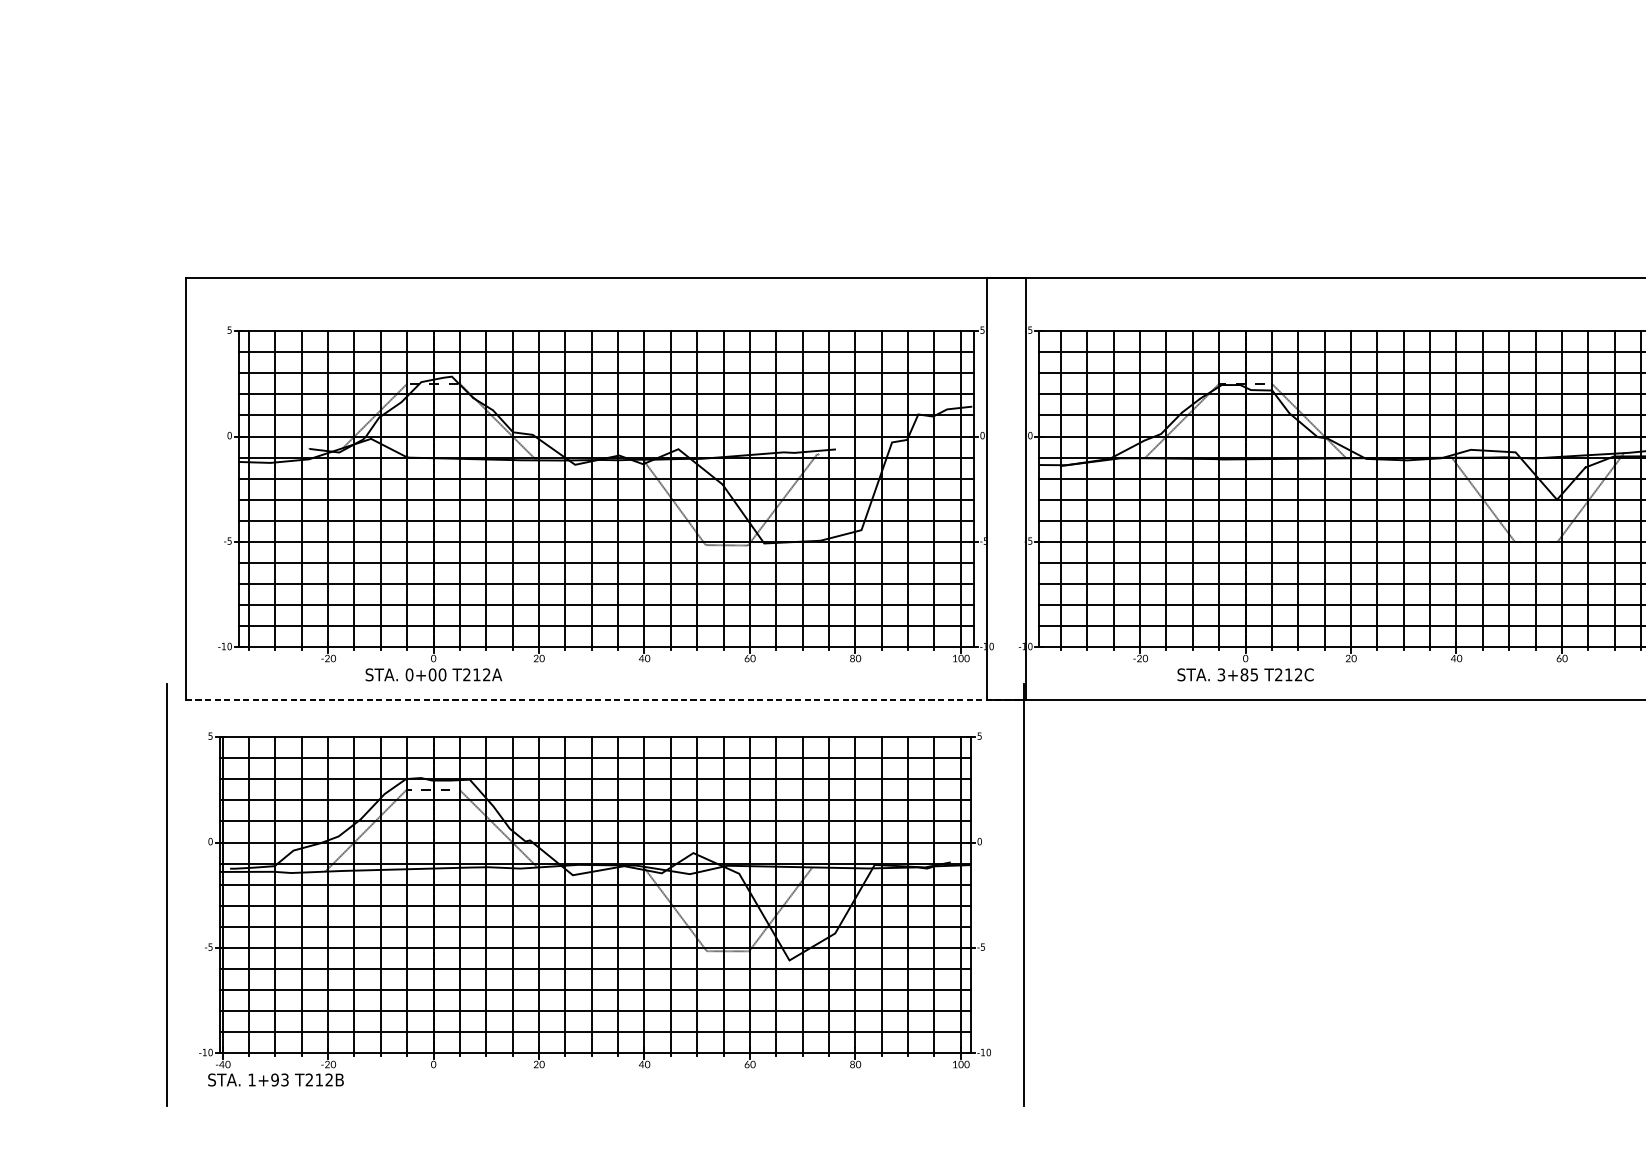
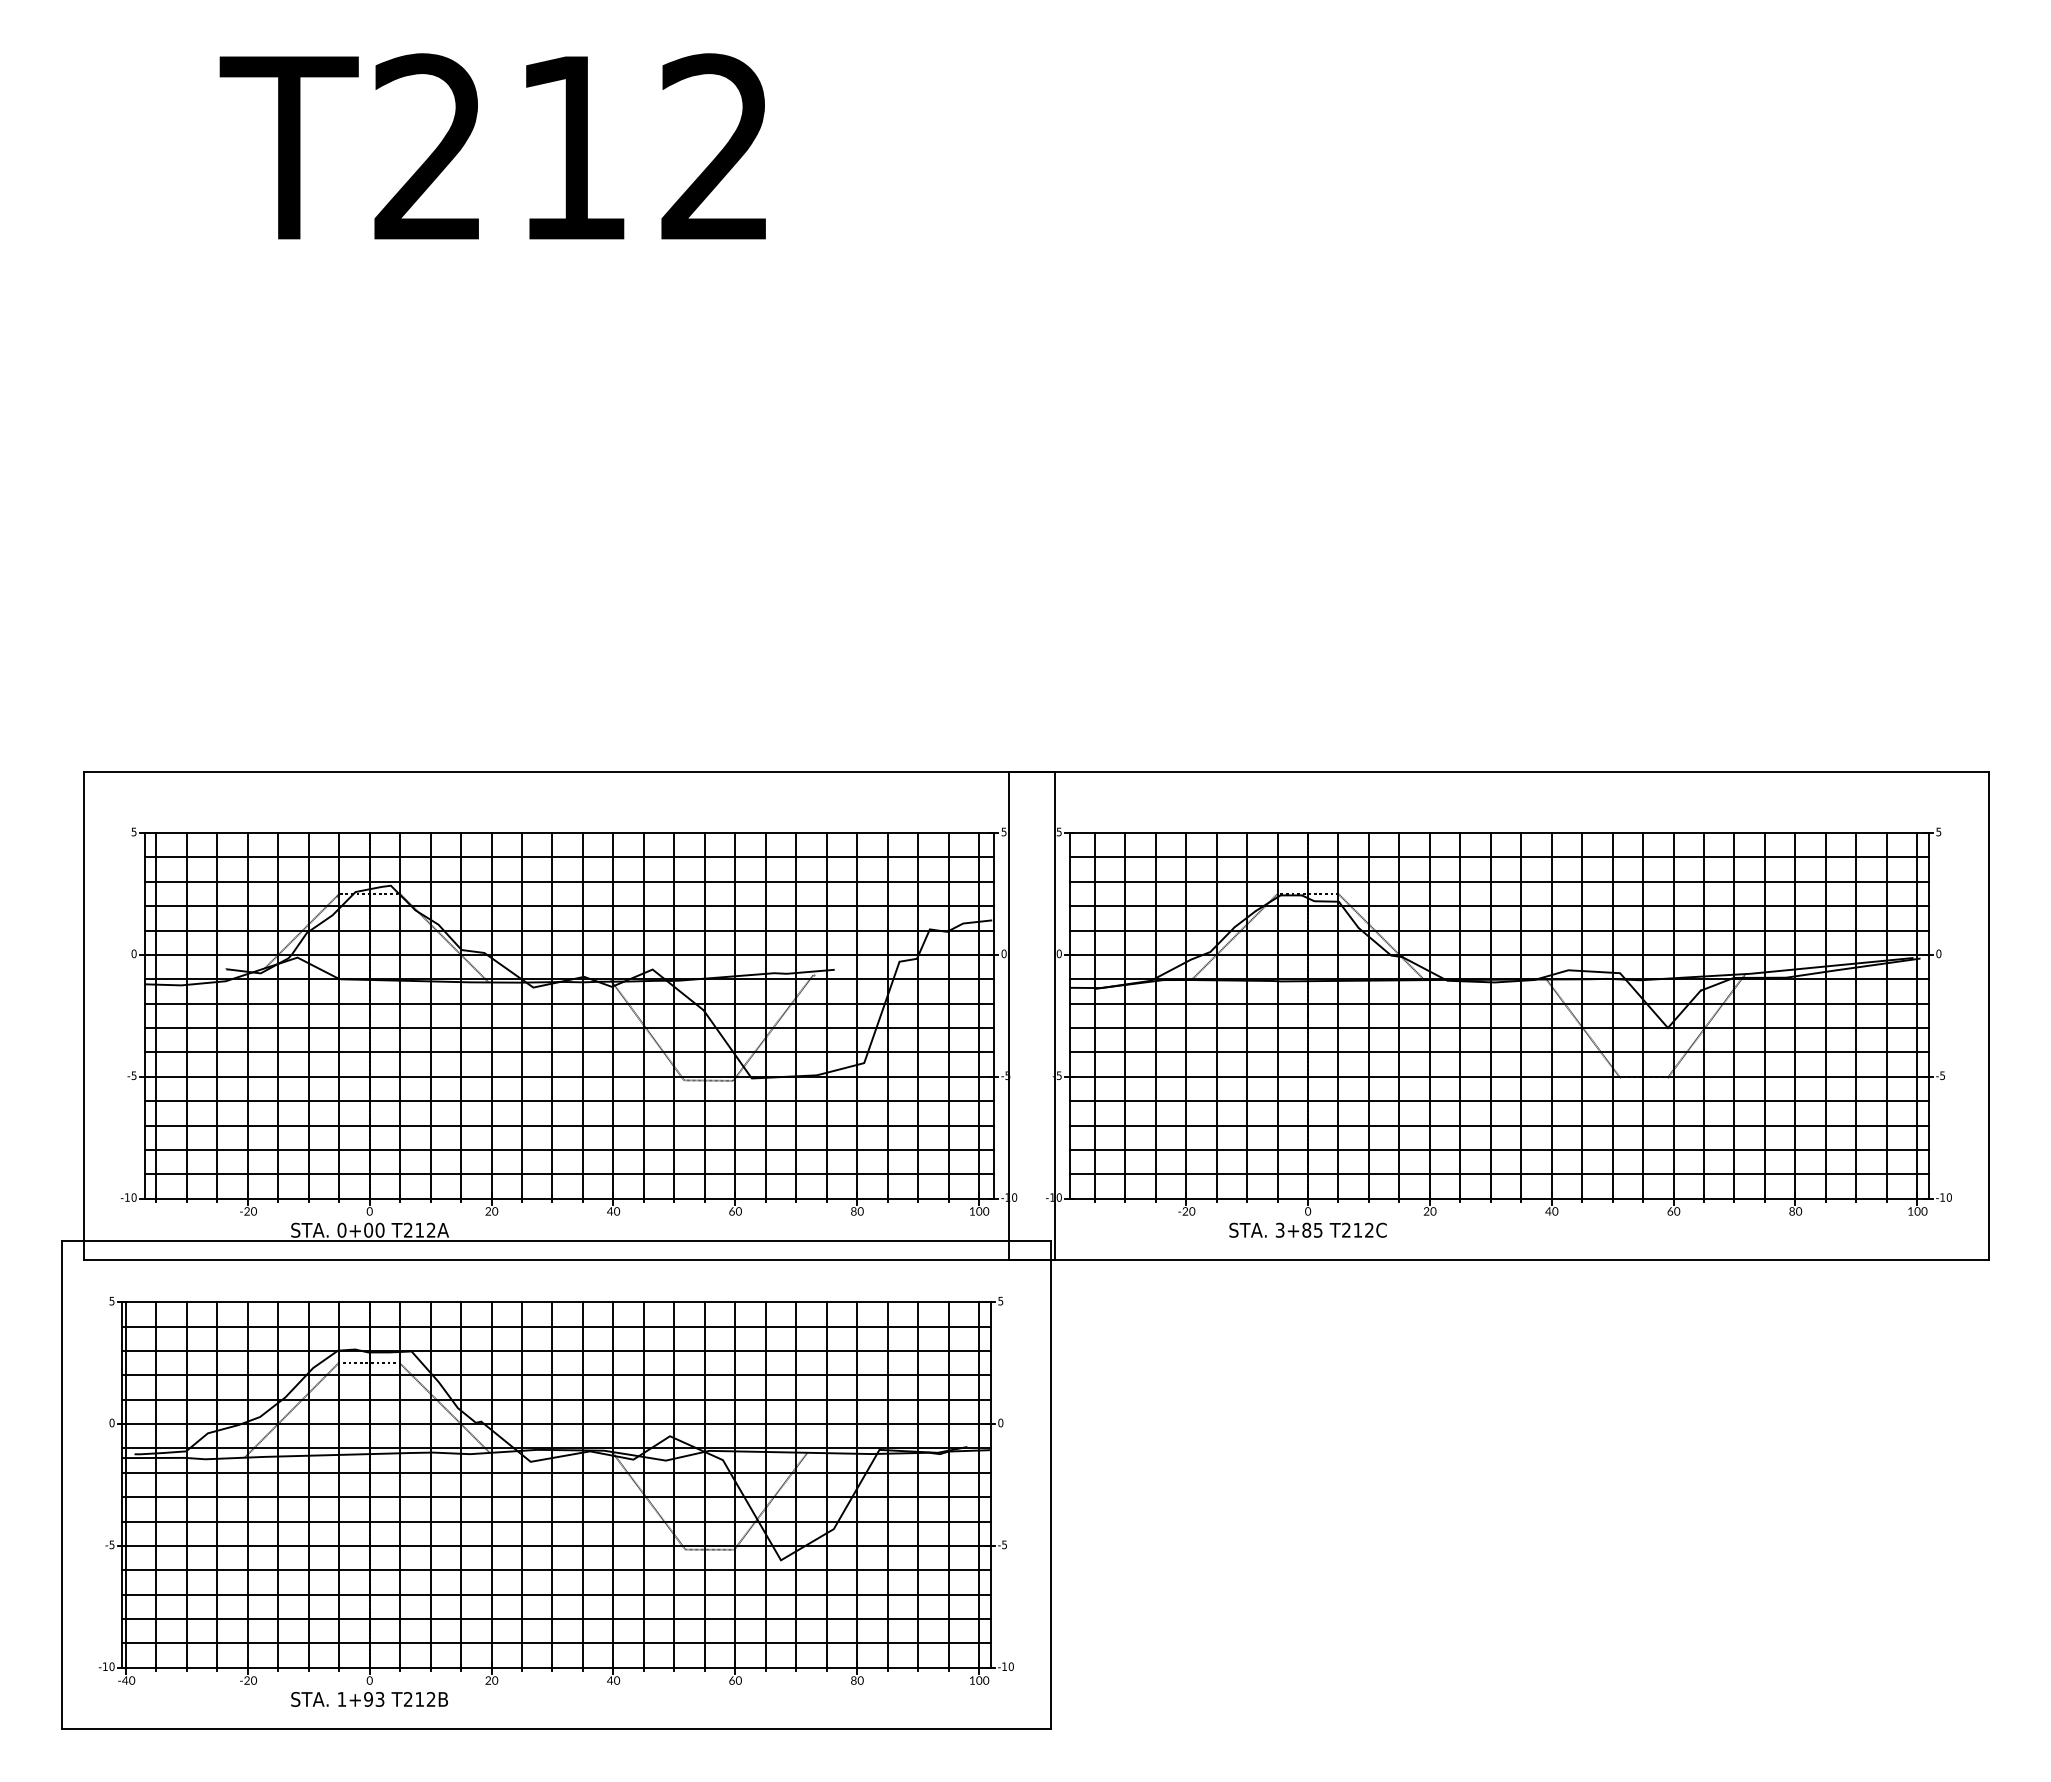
line: (595, 684) -> (556, 1241), added
line: (606, 700) -> (569, 1259), dashed -> solid
text: (275, 1080) -> (369, 1699), moved
line: (595, 1106) -> (556, 1728), added

